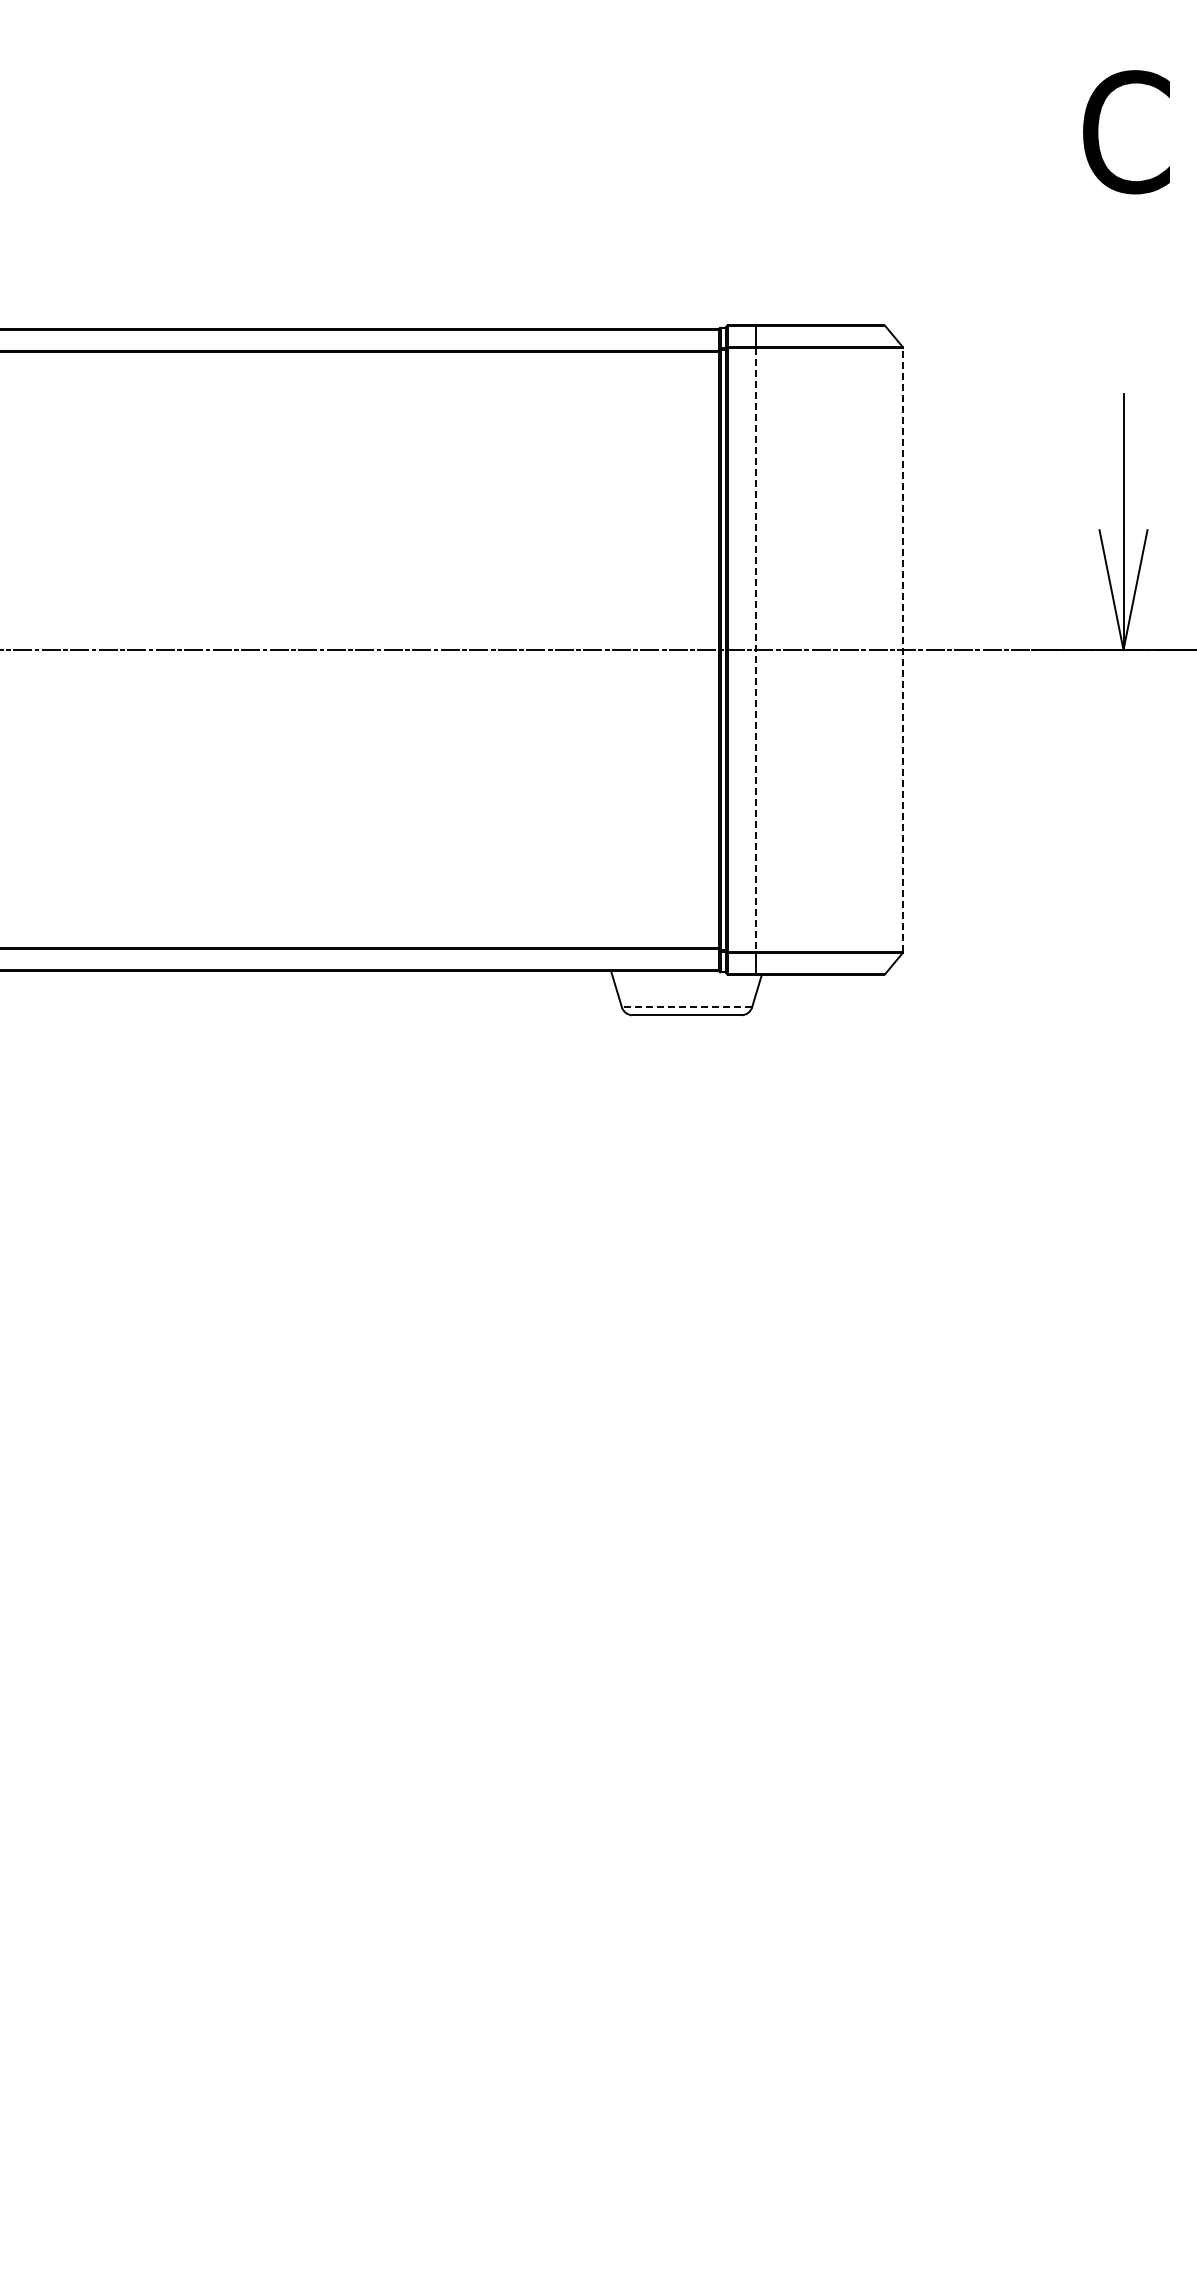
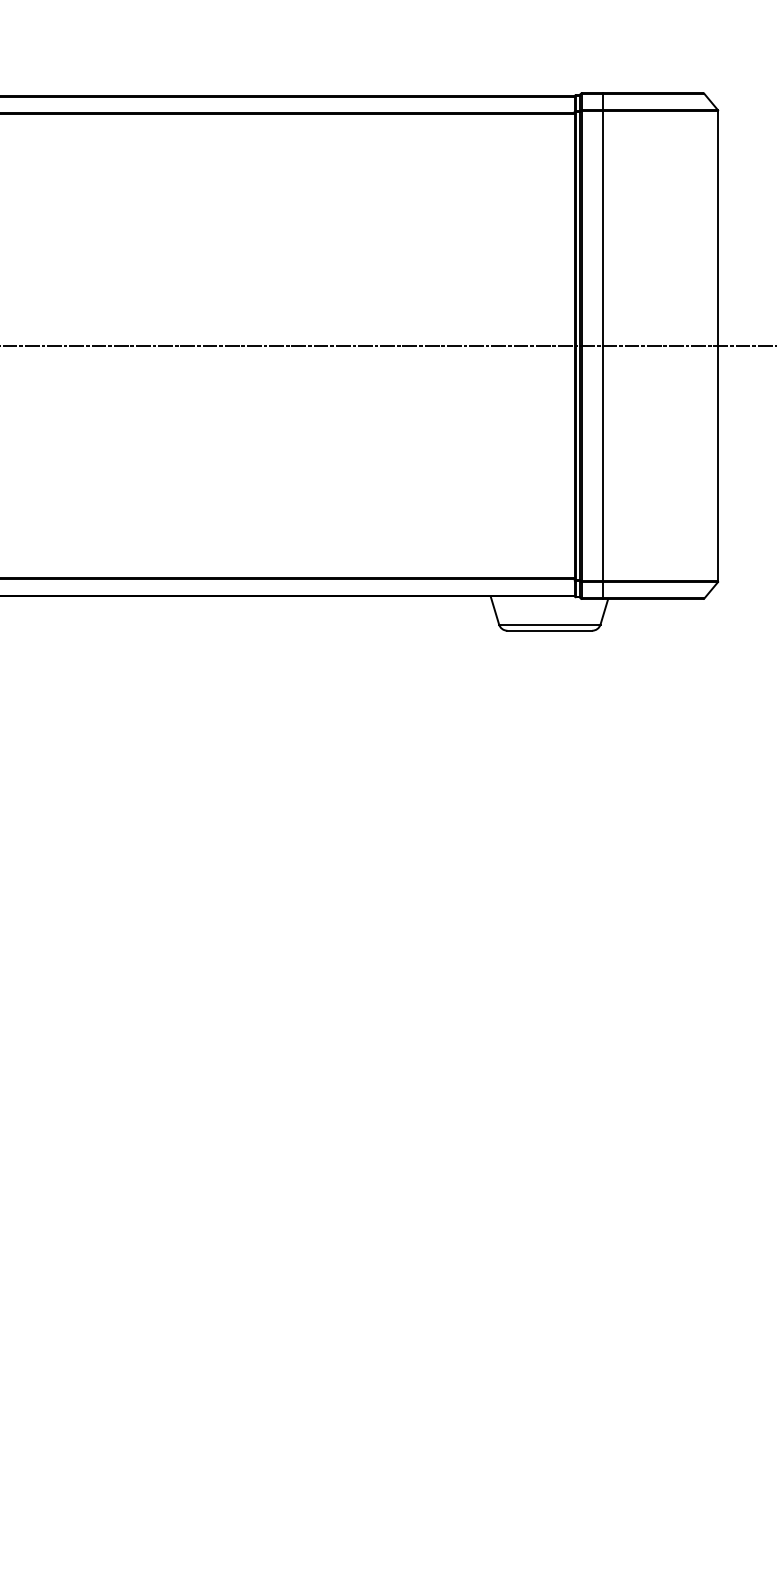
line: (755, 650) -> (603, 346), dashed -> solid
line: (903, 650) -> (718, 346), dashed -> solid
line: (686, 1007) -> (549, 624), dashed -> solid

